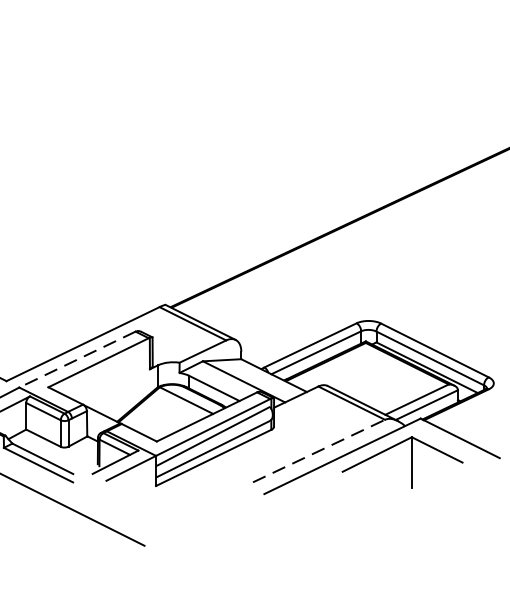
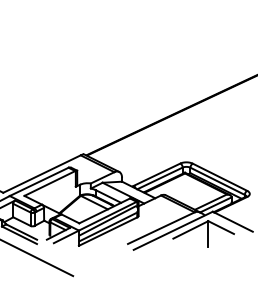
line: (78, 358) -> (39, 181), dashed -> solid
line: (319, 451) -> (161, 228), dashed -> solid

